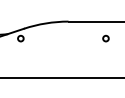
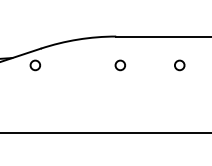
circle: (70, 38) -> (119, 65), added

